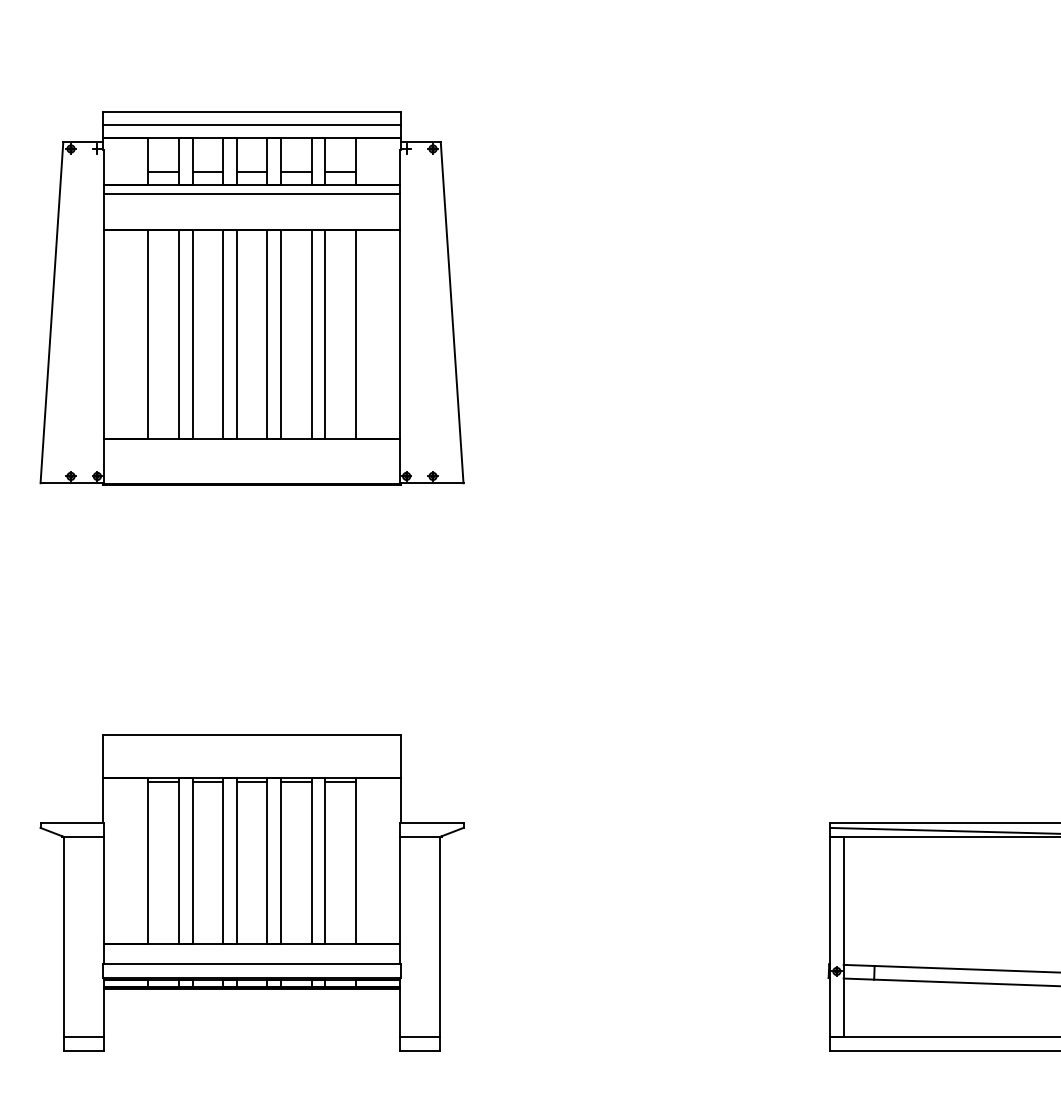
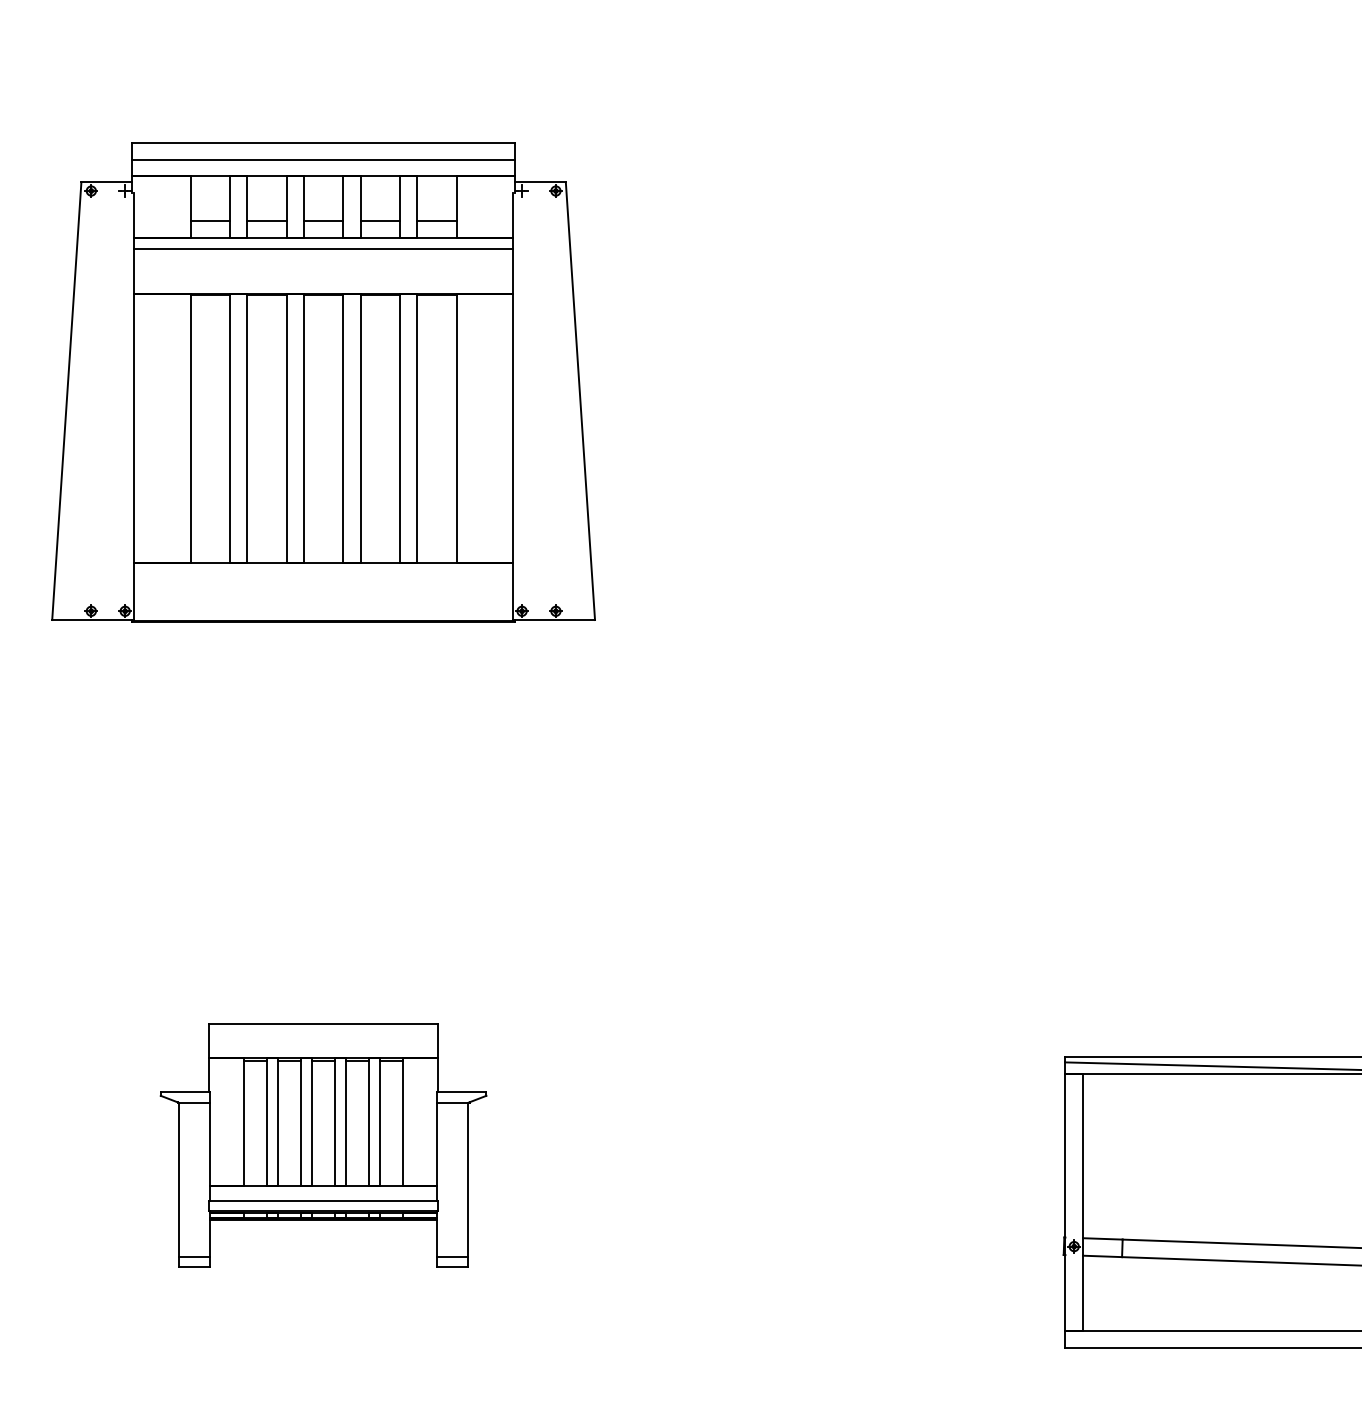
part: (251, 892) -> (322, 1145), size x0.6

